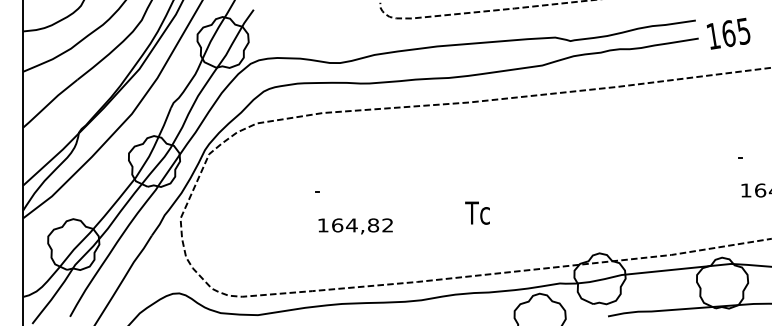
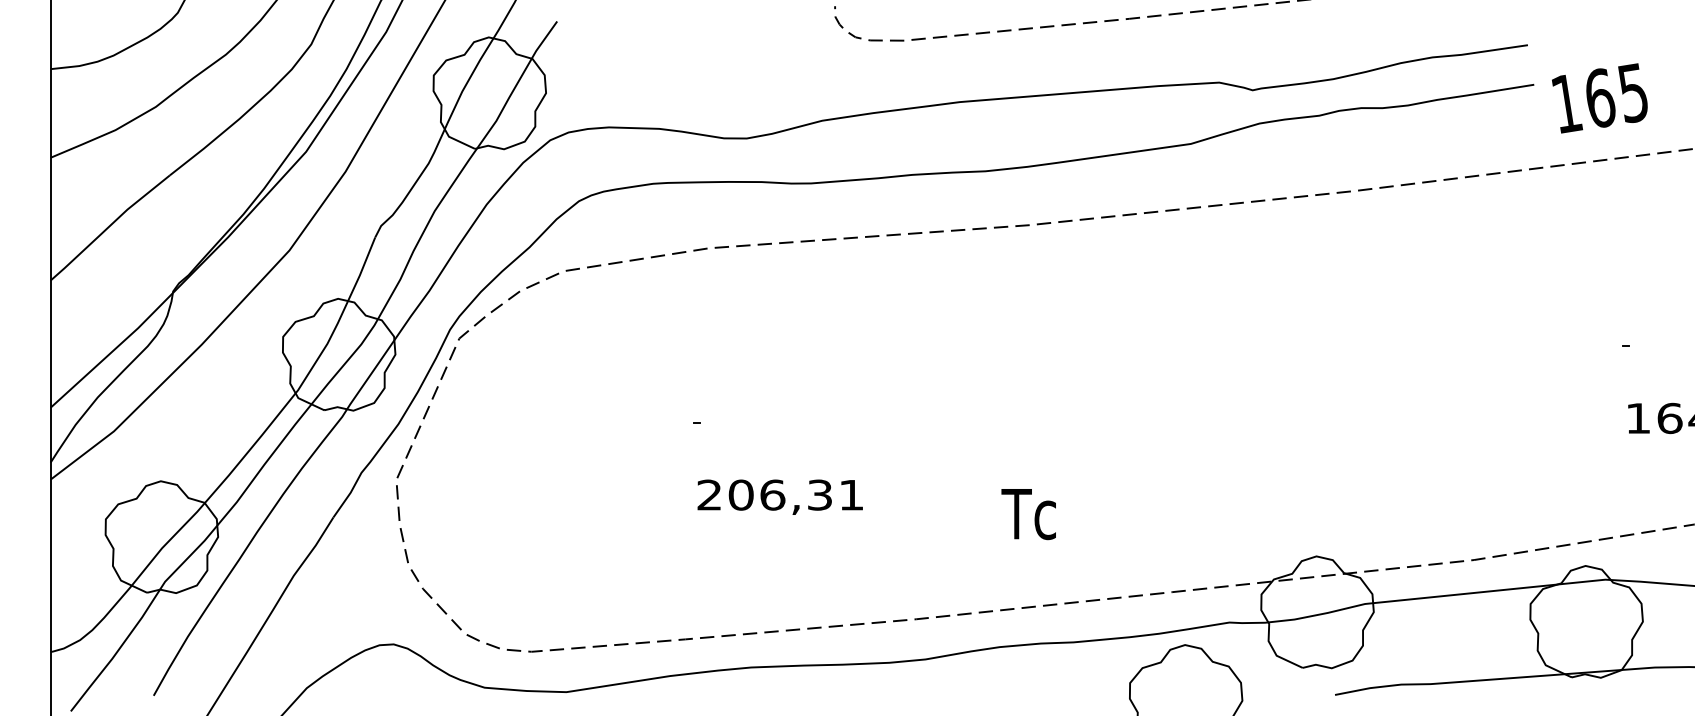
text: (728, 33) -> (1599, 97), moved
text: (477, 212) -> (1028, 512), moved
text: (354, 225) -> (778, 495), 164,82 -> 206,31

